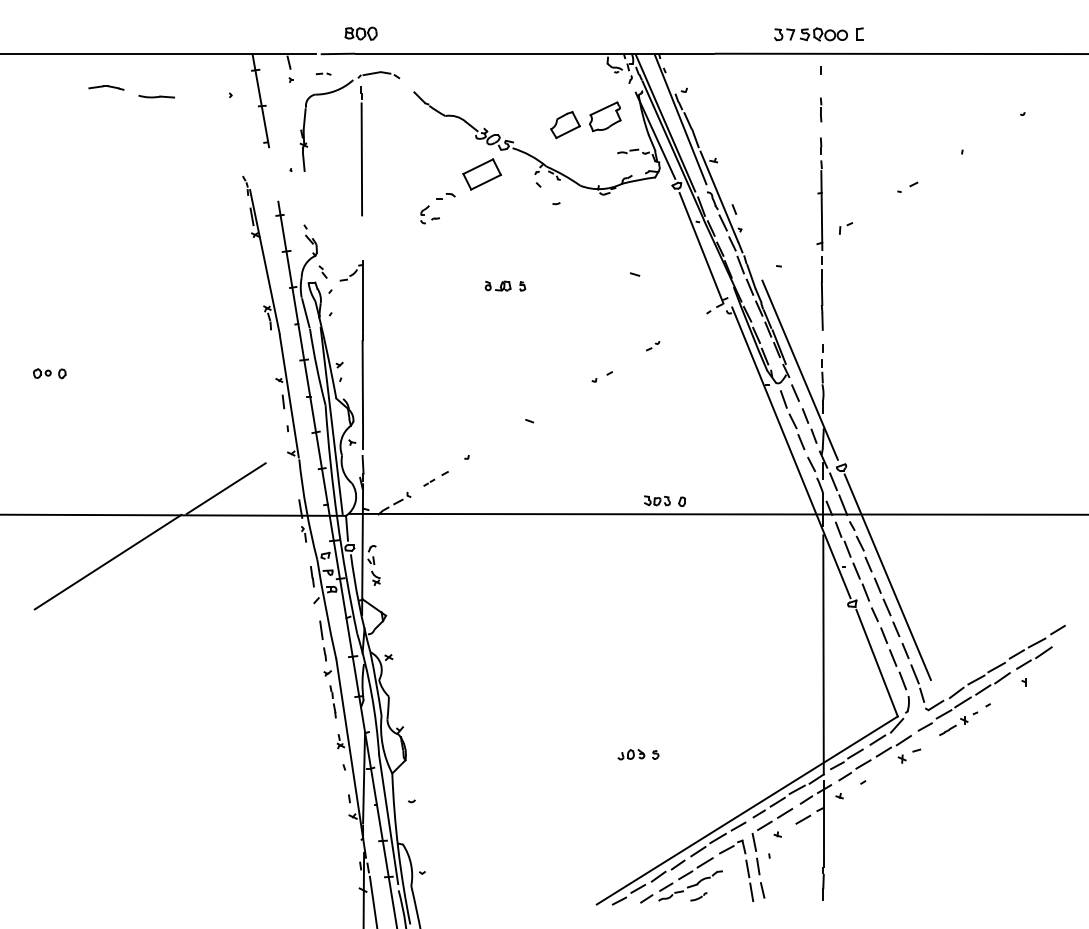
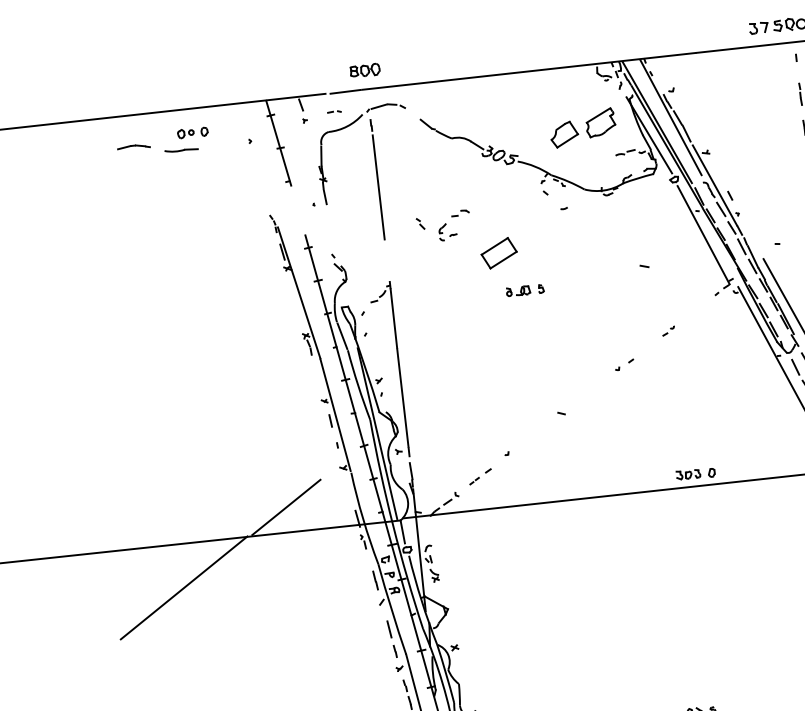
part: (481, 174) -> (498, 253), moved
part: (322, 271) -> (419, 223), moved
part: (49, 373) -> (192, 132), moved

